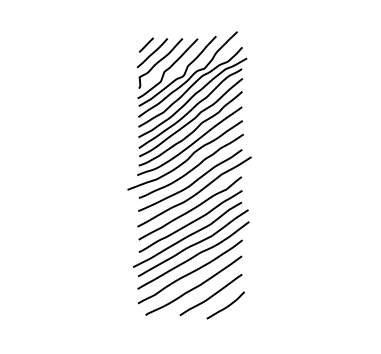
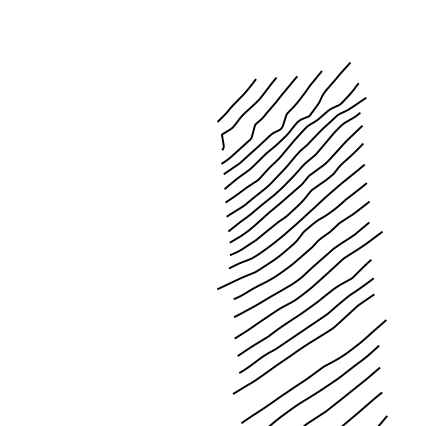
line: (145, 44) -> (226, 89), removed
curve: (194, 243) -> (314, 355), removed

